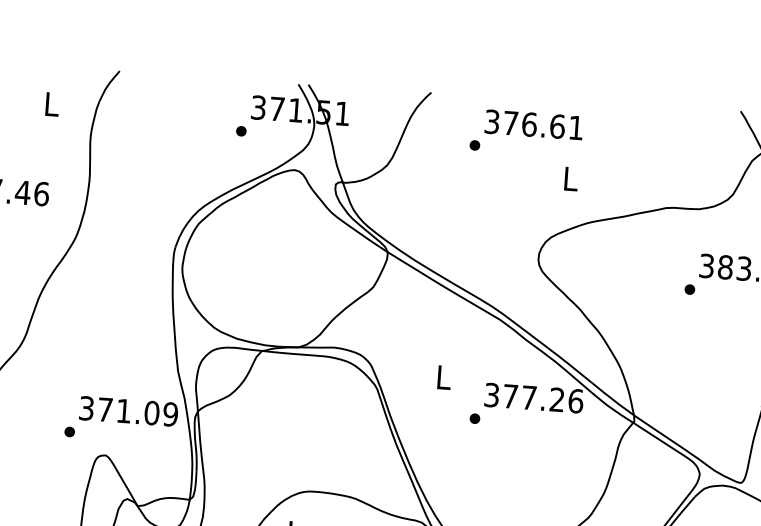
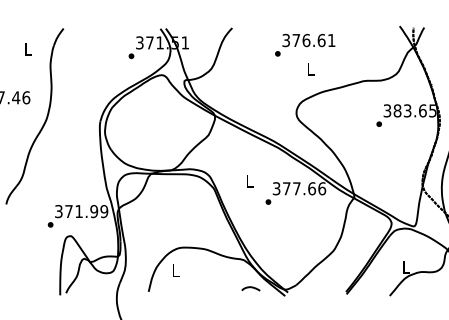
text: (527, 133) -> (305, 45), moved
text: (558, 399) -> (312, 188), 377.26 -> 377.66
text: (152, 413) -> (94, 211), 371.09 -> 371.99

